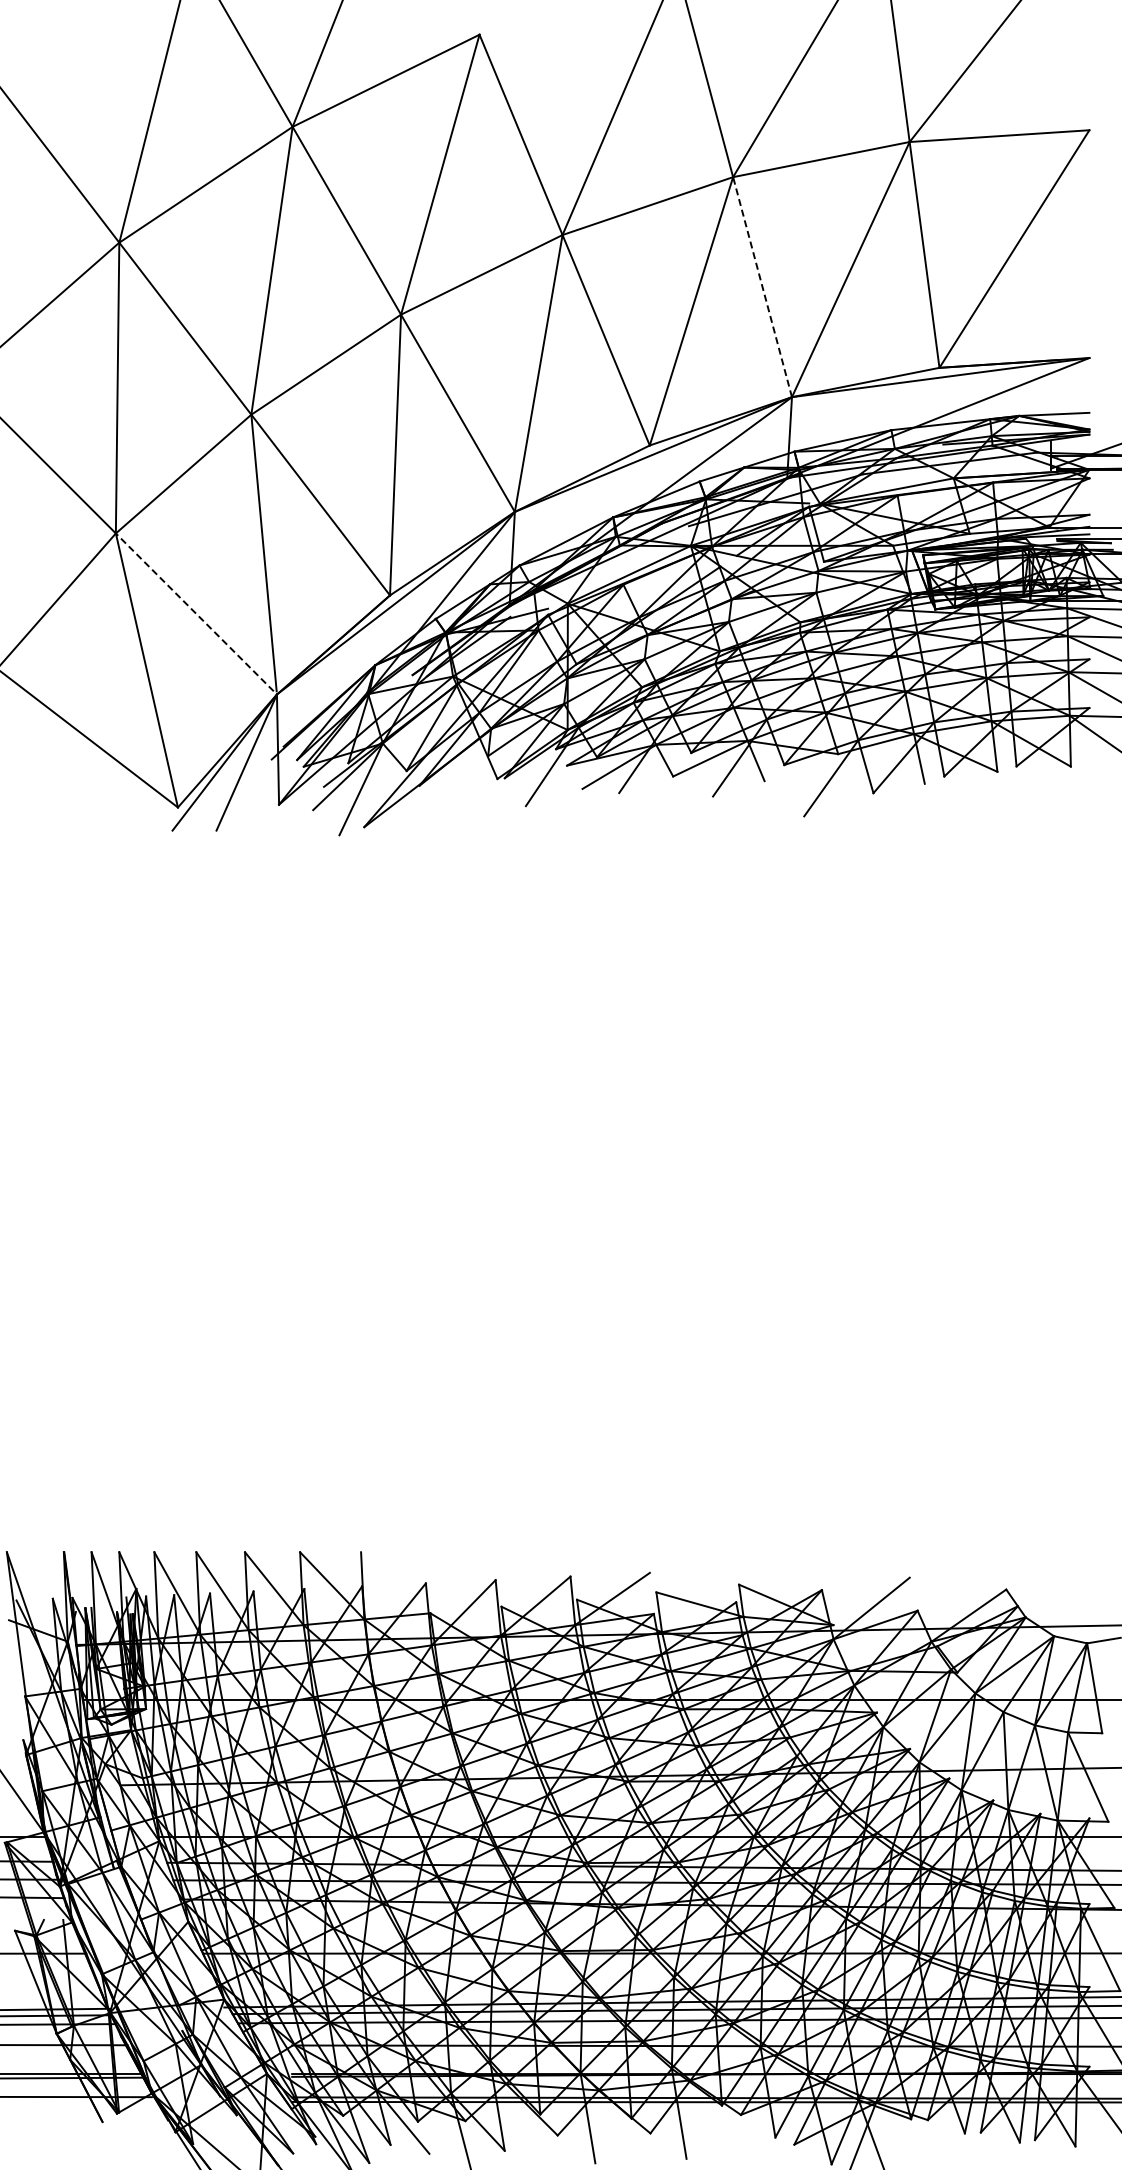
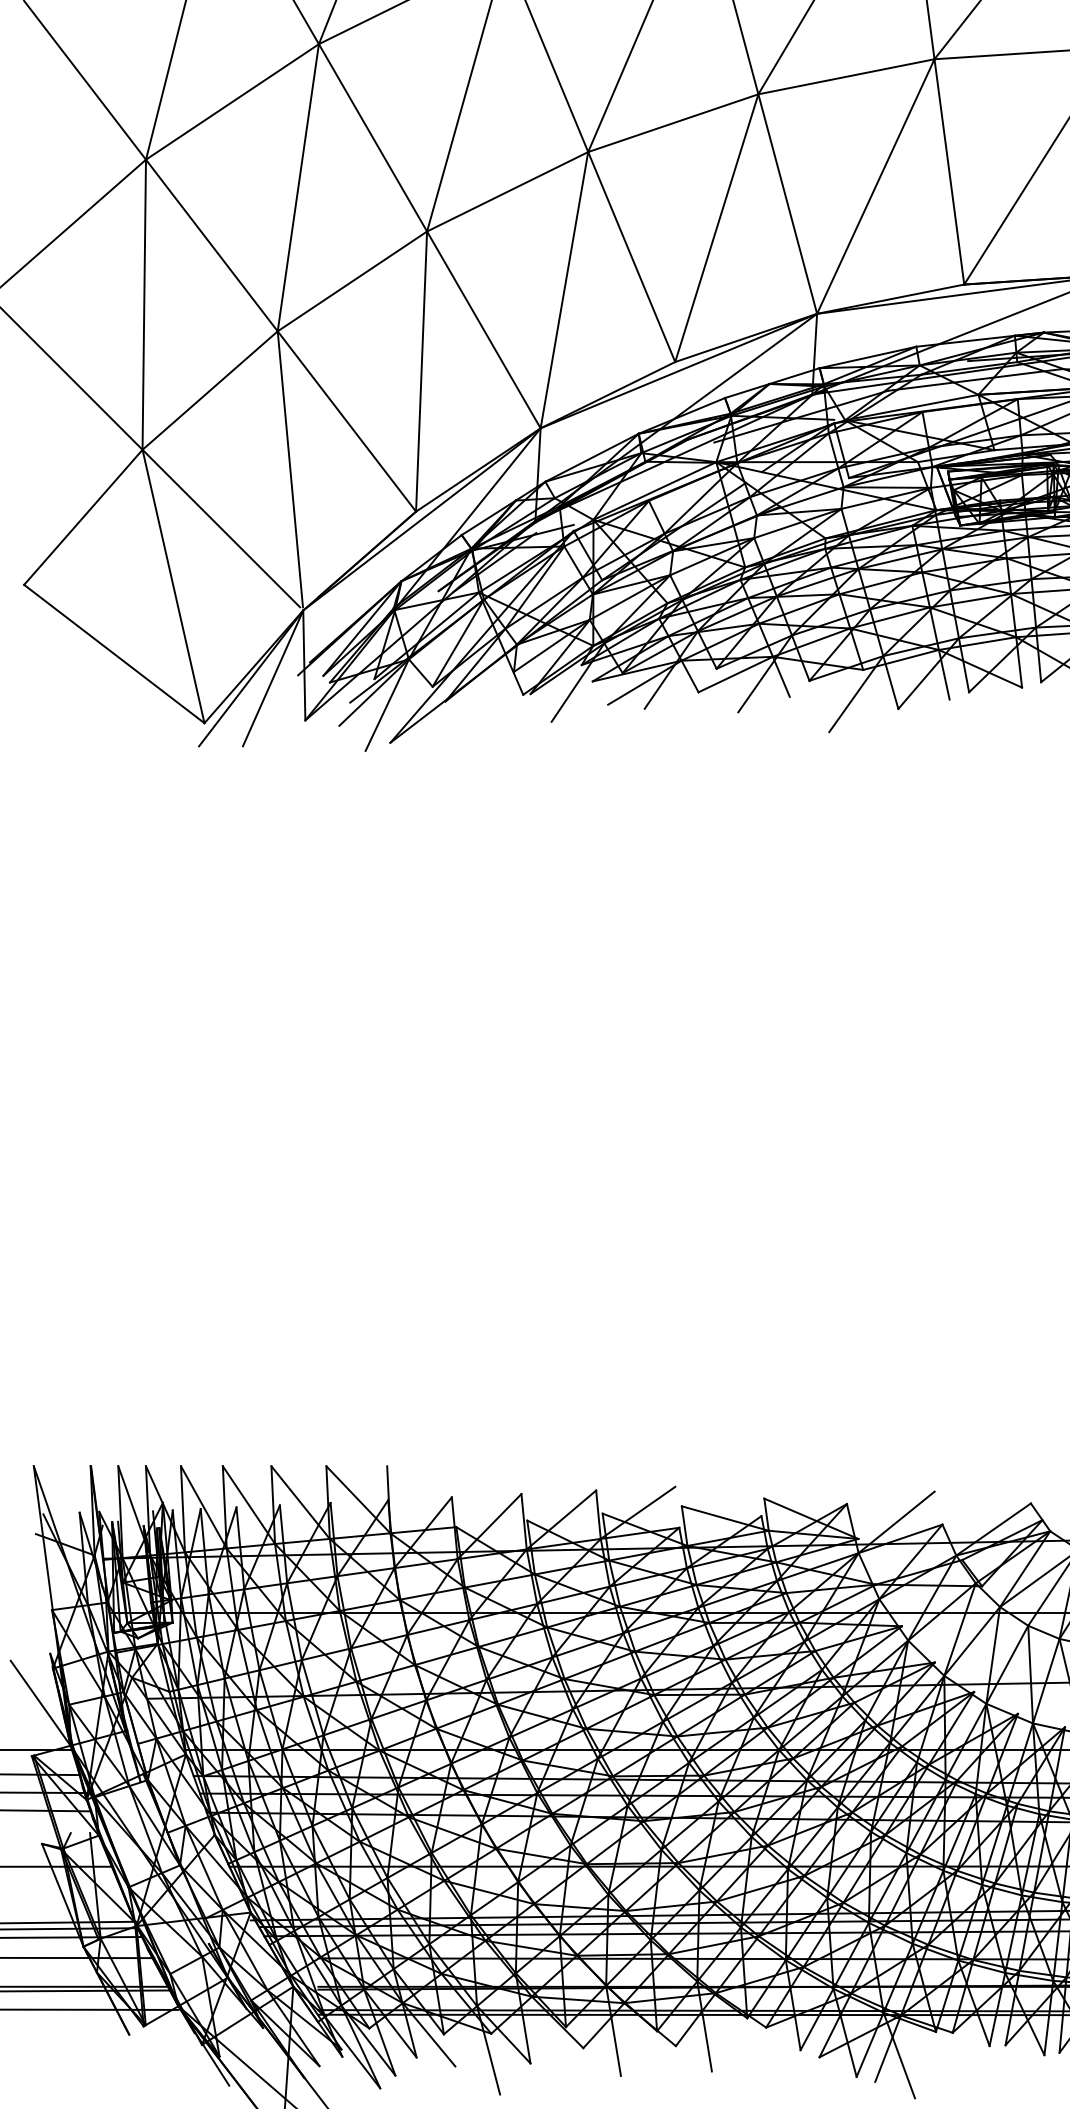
line: (762, 287) -> (787, 204), dashed -> solid
line: (194, 612) -> (220, 528), dashed -> solid

